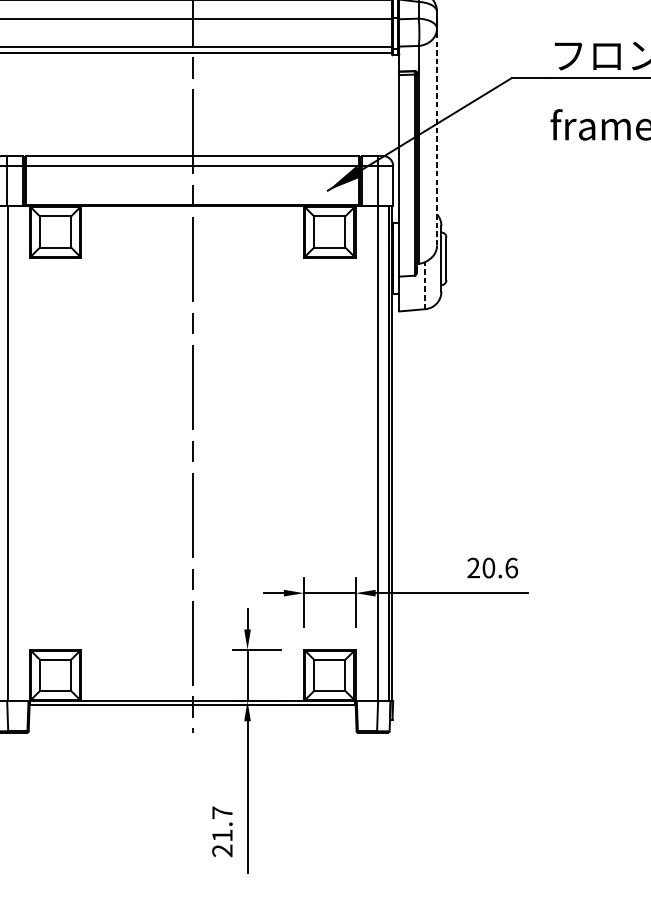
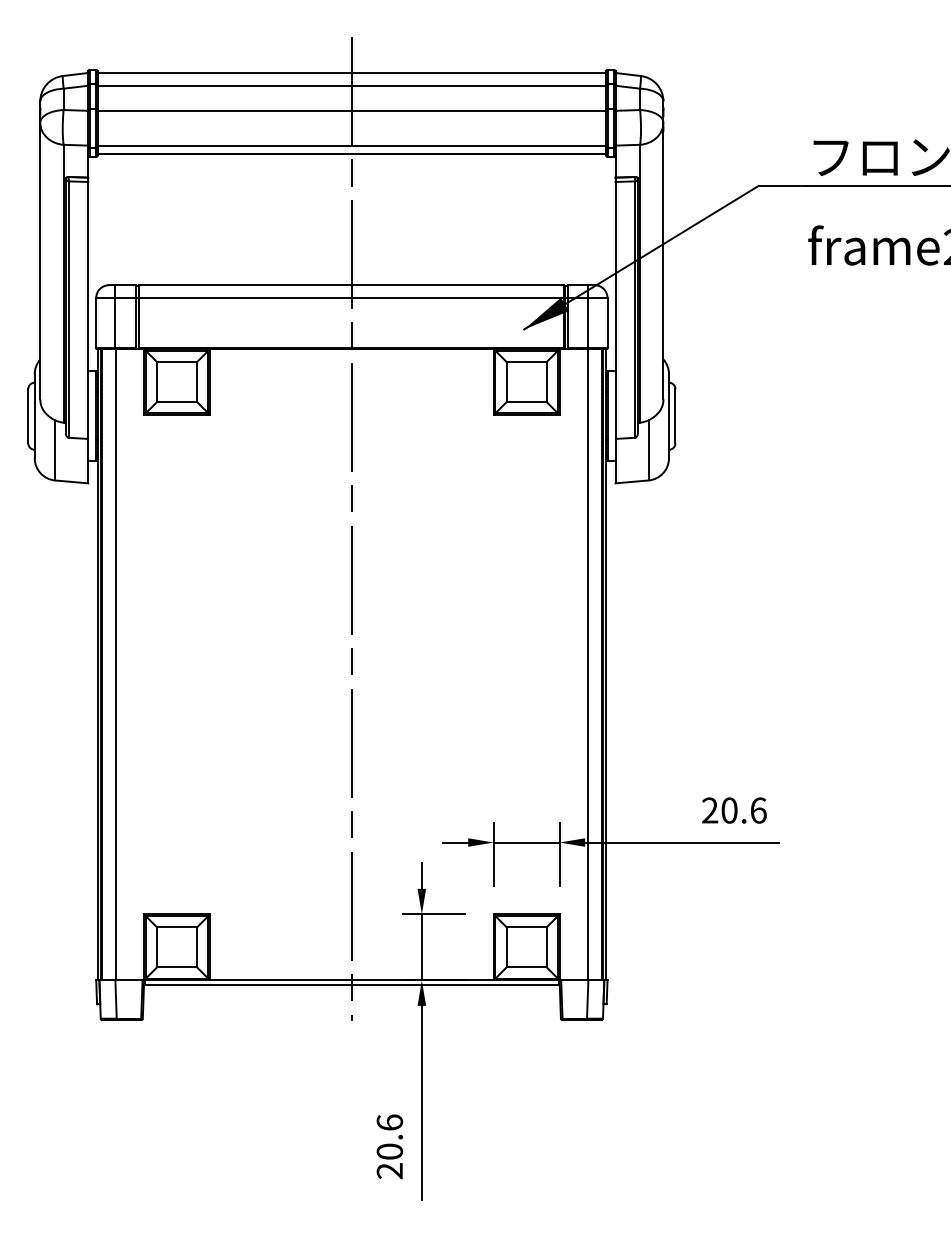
line: (437, 140) -> (663, 265), dashed -> solid
line: (425, 284) -> (648, 449), dashed -> solid
text: (222, 823) -> (389, 1136), 21.7 -> 20.6

